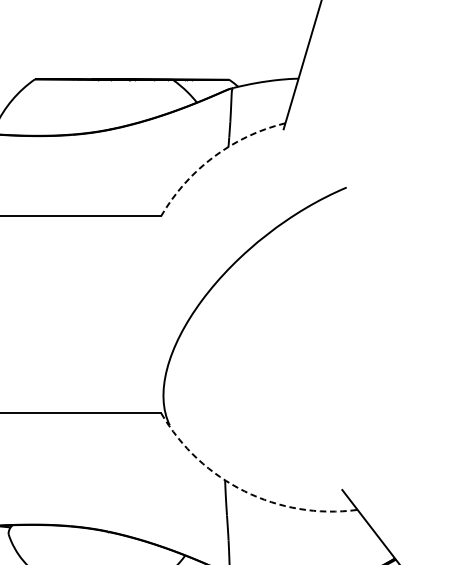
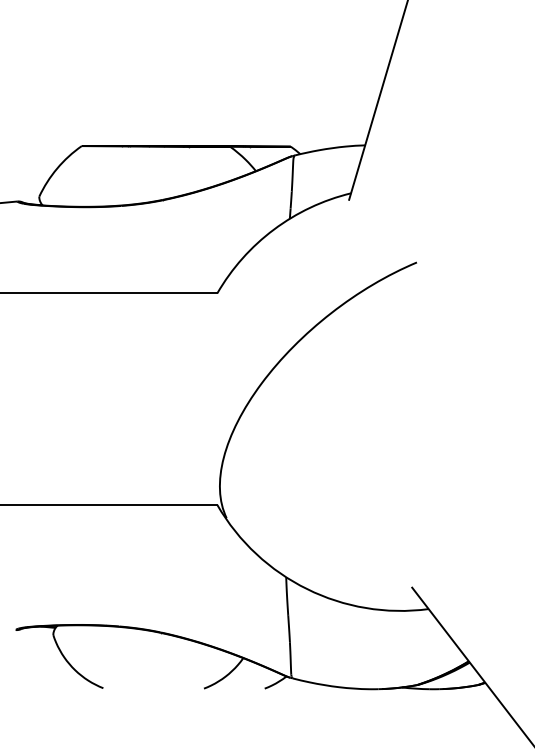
arc: (213, 156) -> (273, 229), dashed -> solid
arc: (244, 491) -> (307, 589), dashed -> solid

